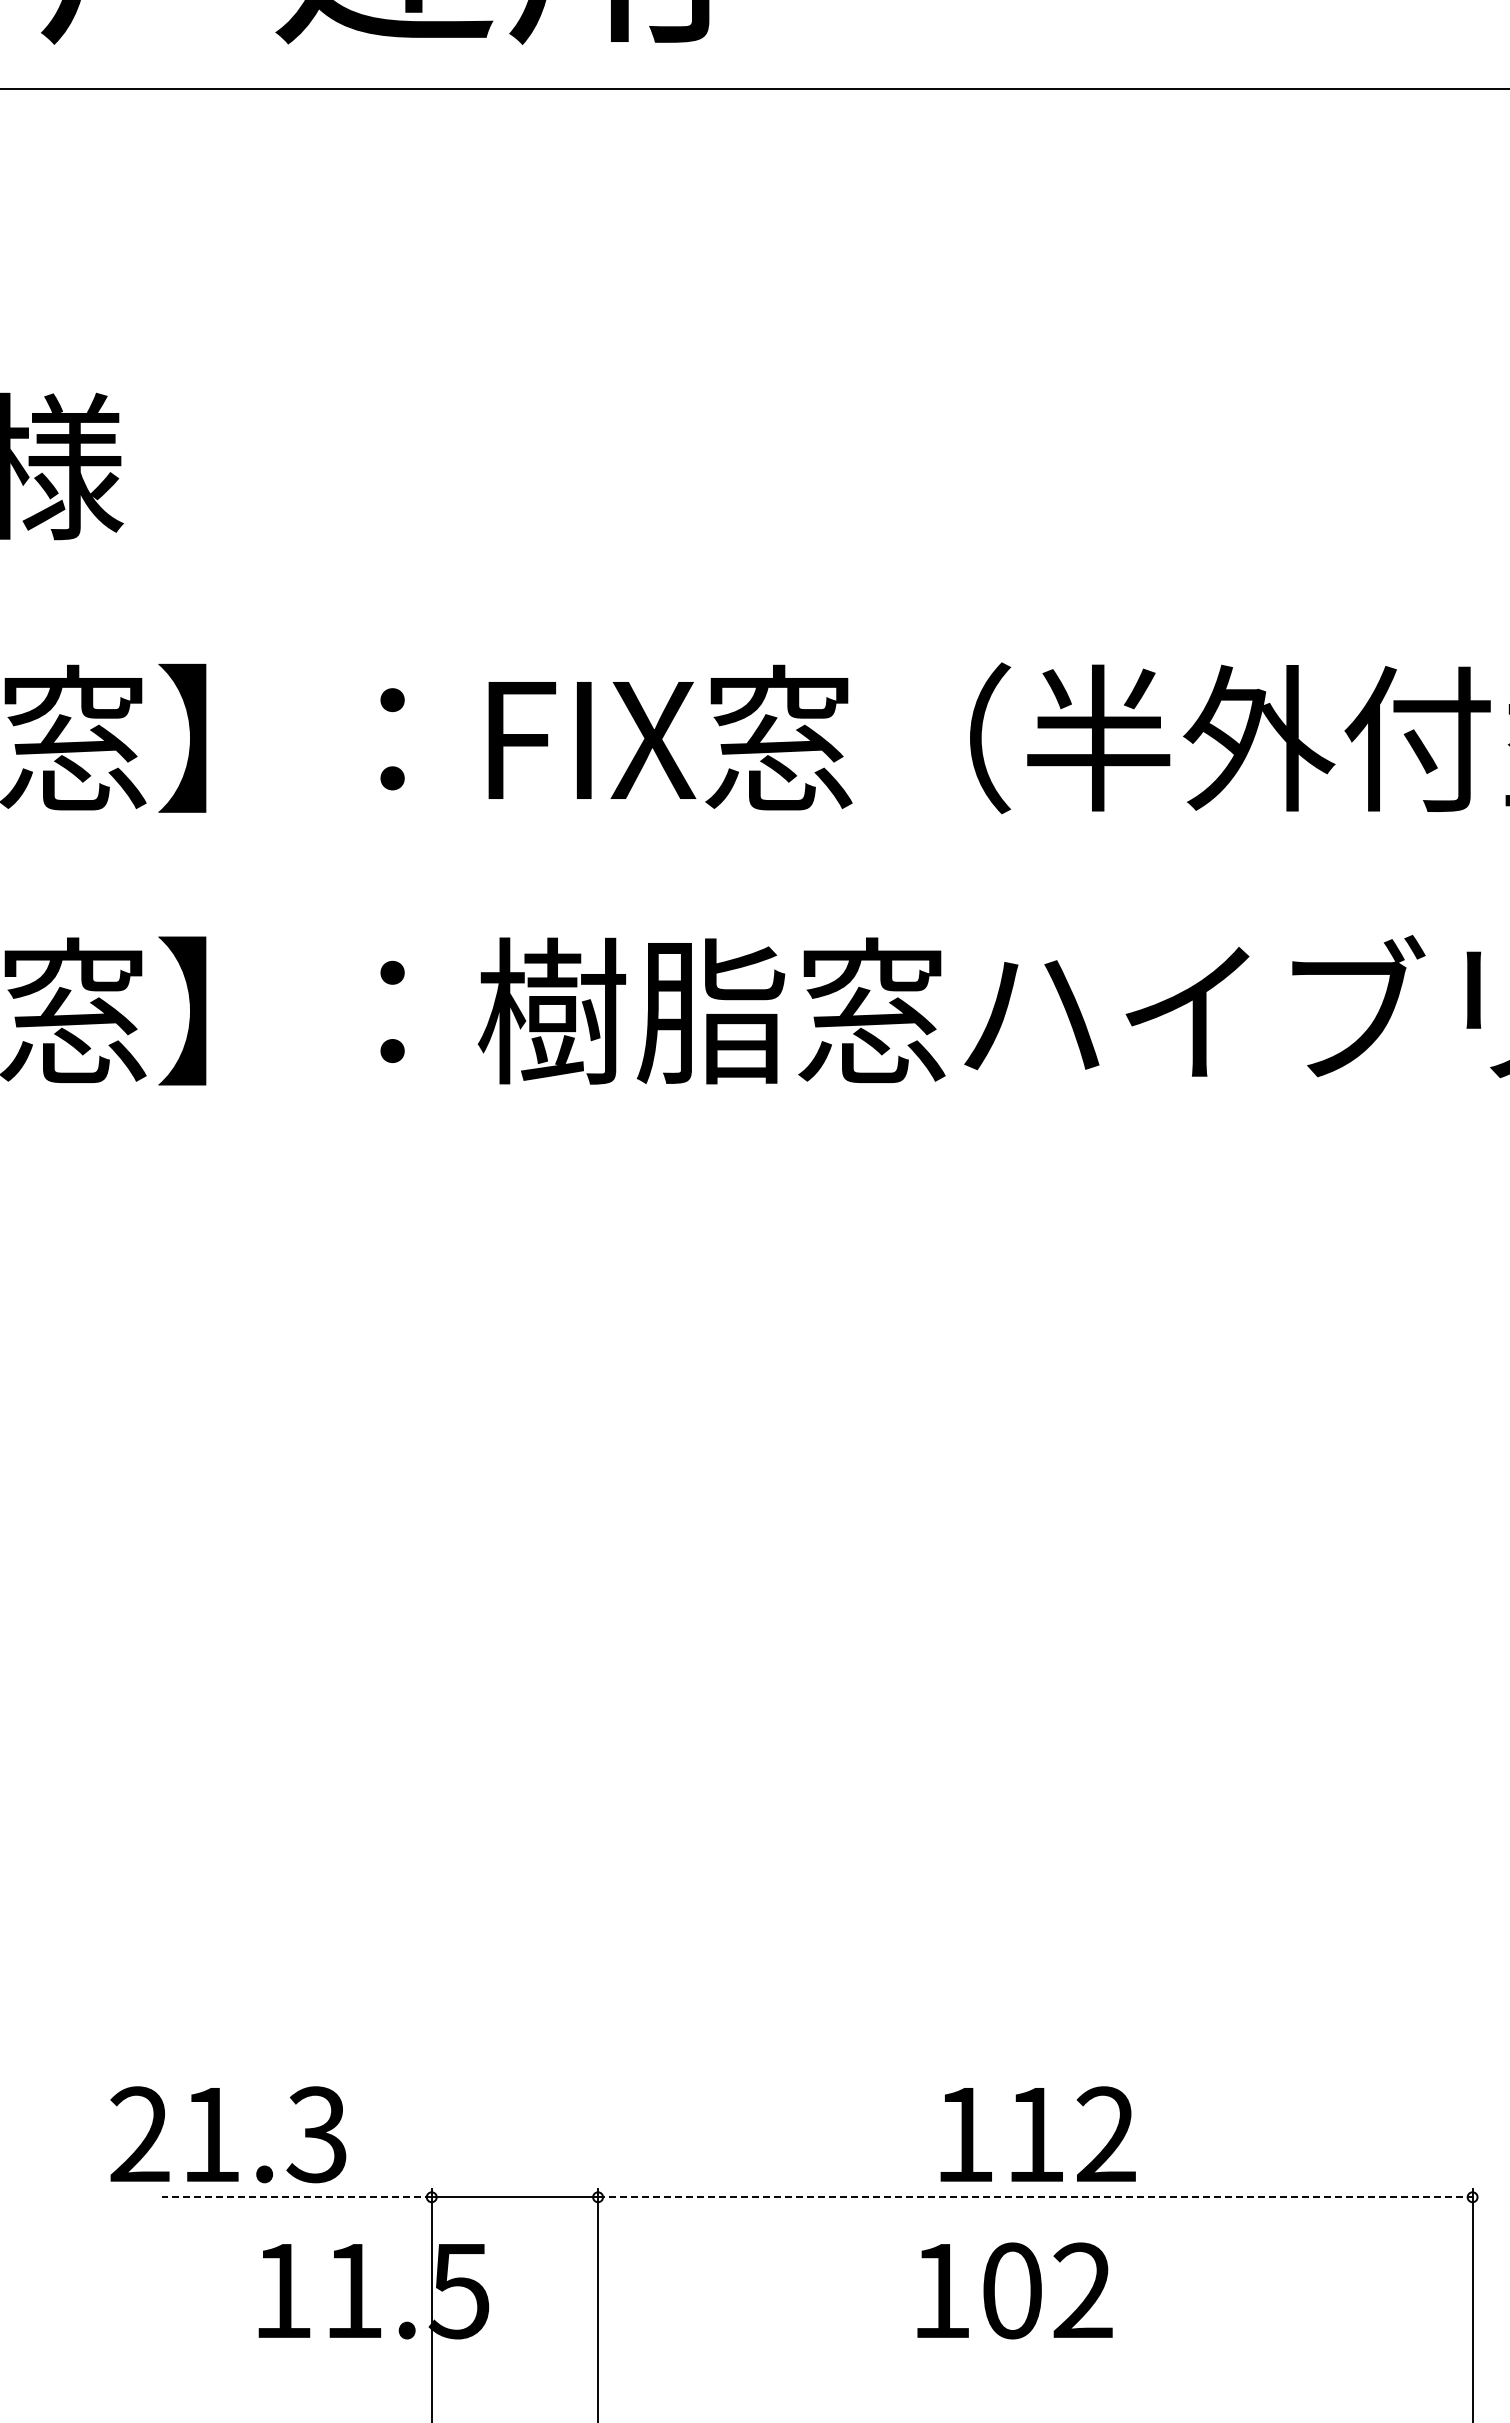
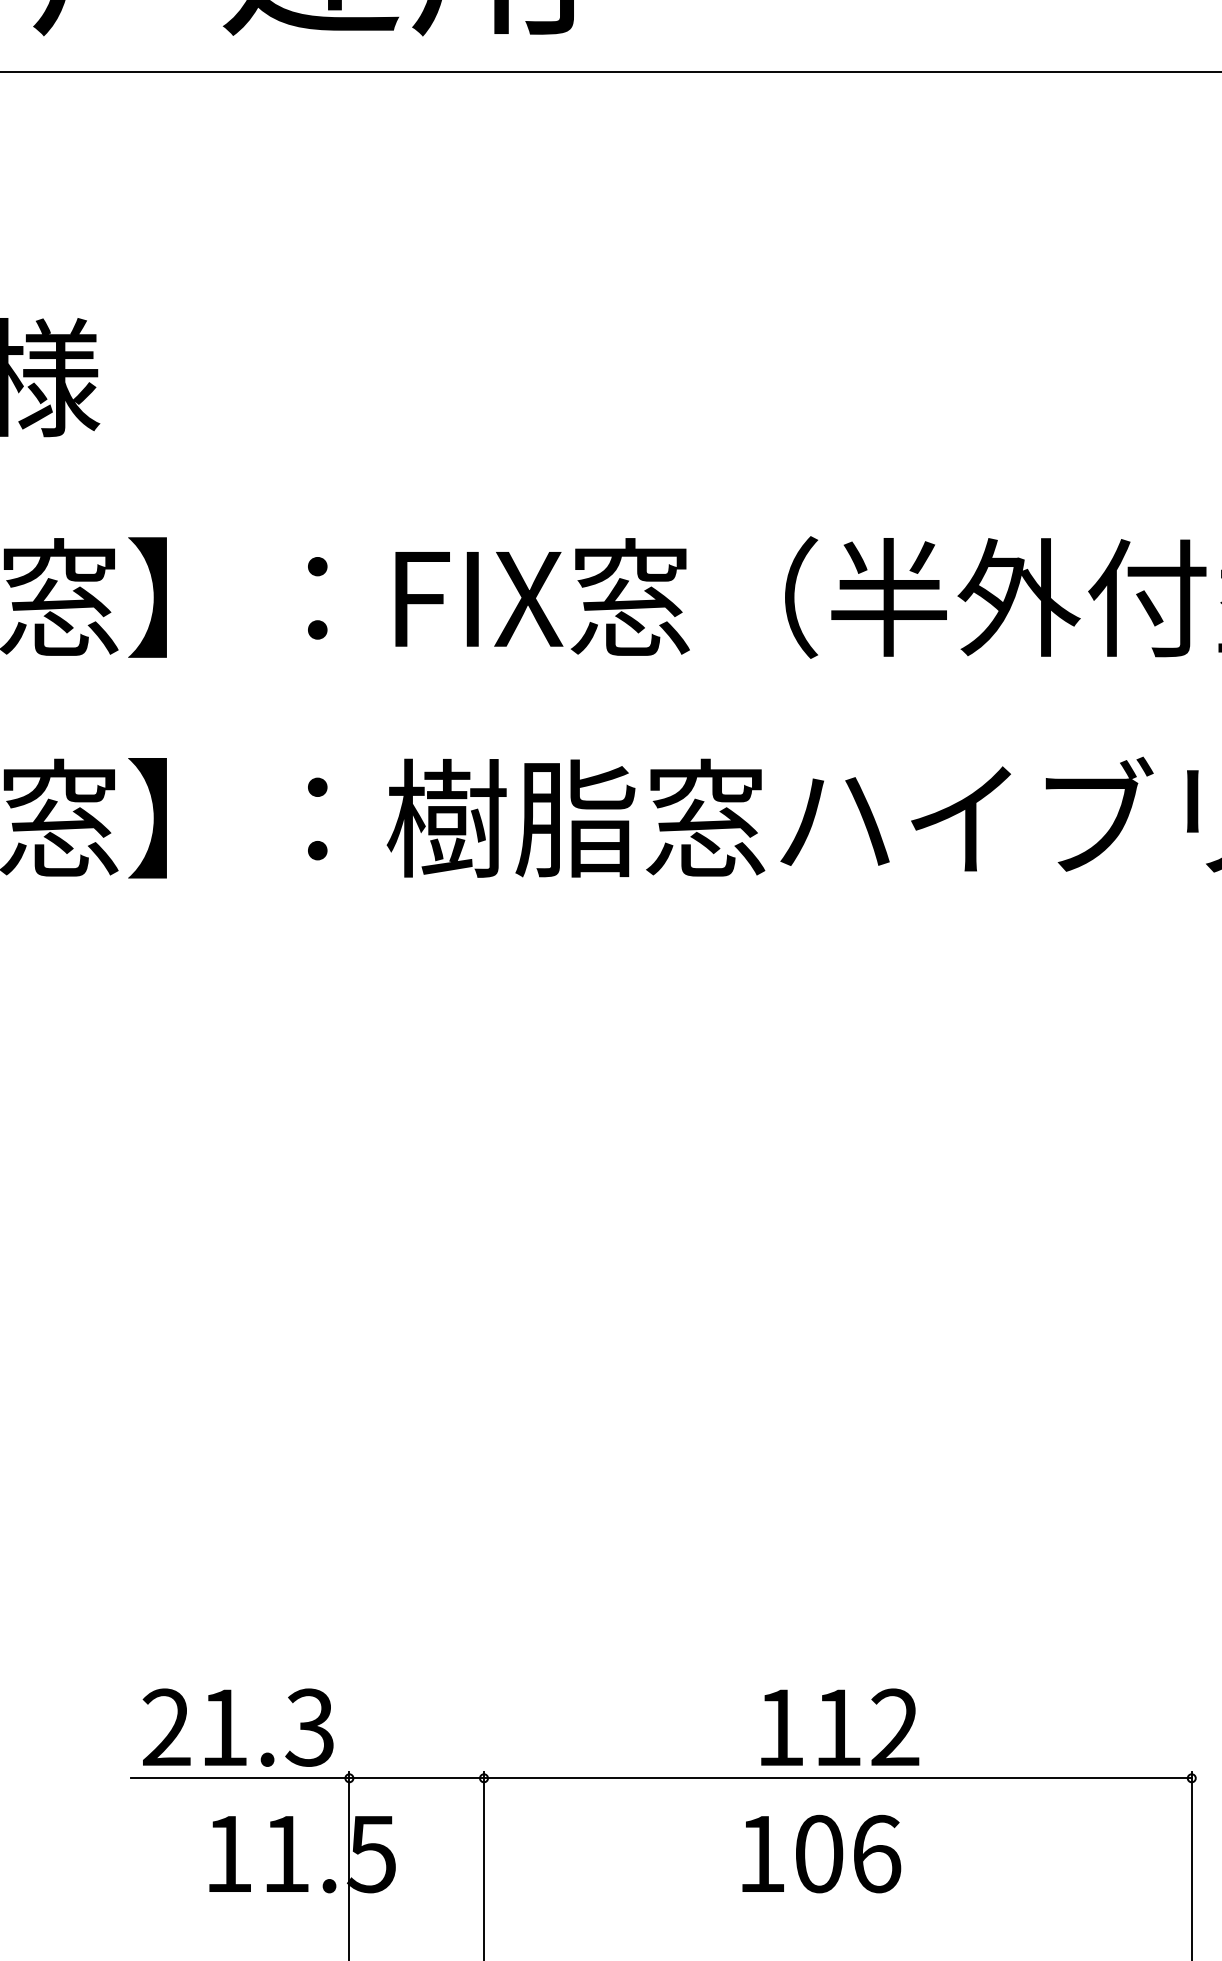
text: (228, 2134) -> (238, 1727), moved
line: (297, 2197) -> (240, 1778), dashed -> solid
line: (1035, 2197) -> (838, 1778), dashed -> solid
text: (1083, 2290) -> (876, 1853), 102 -> 106

